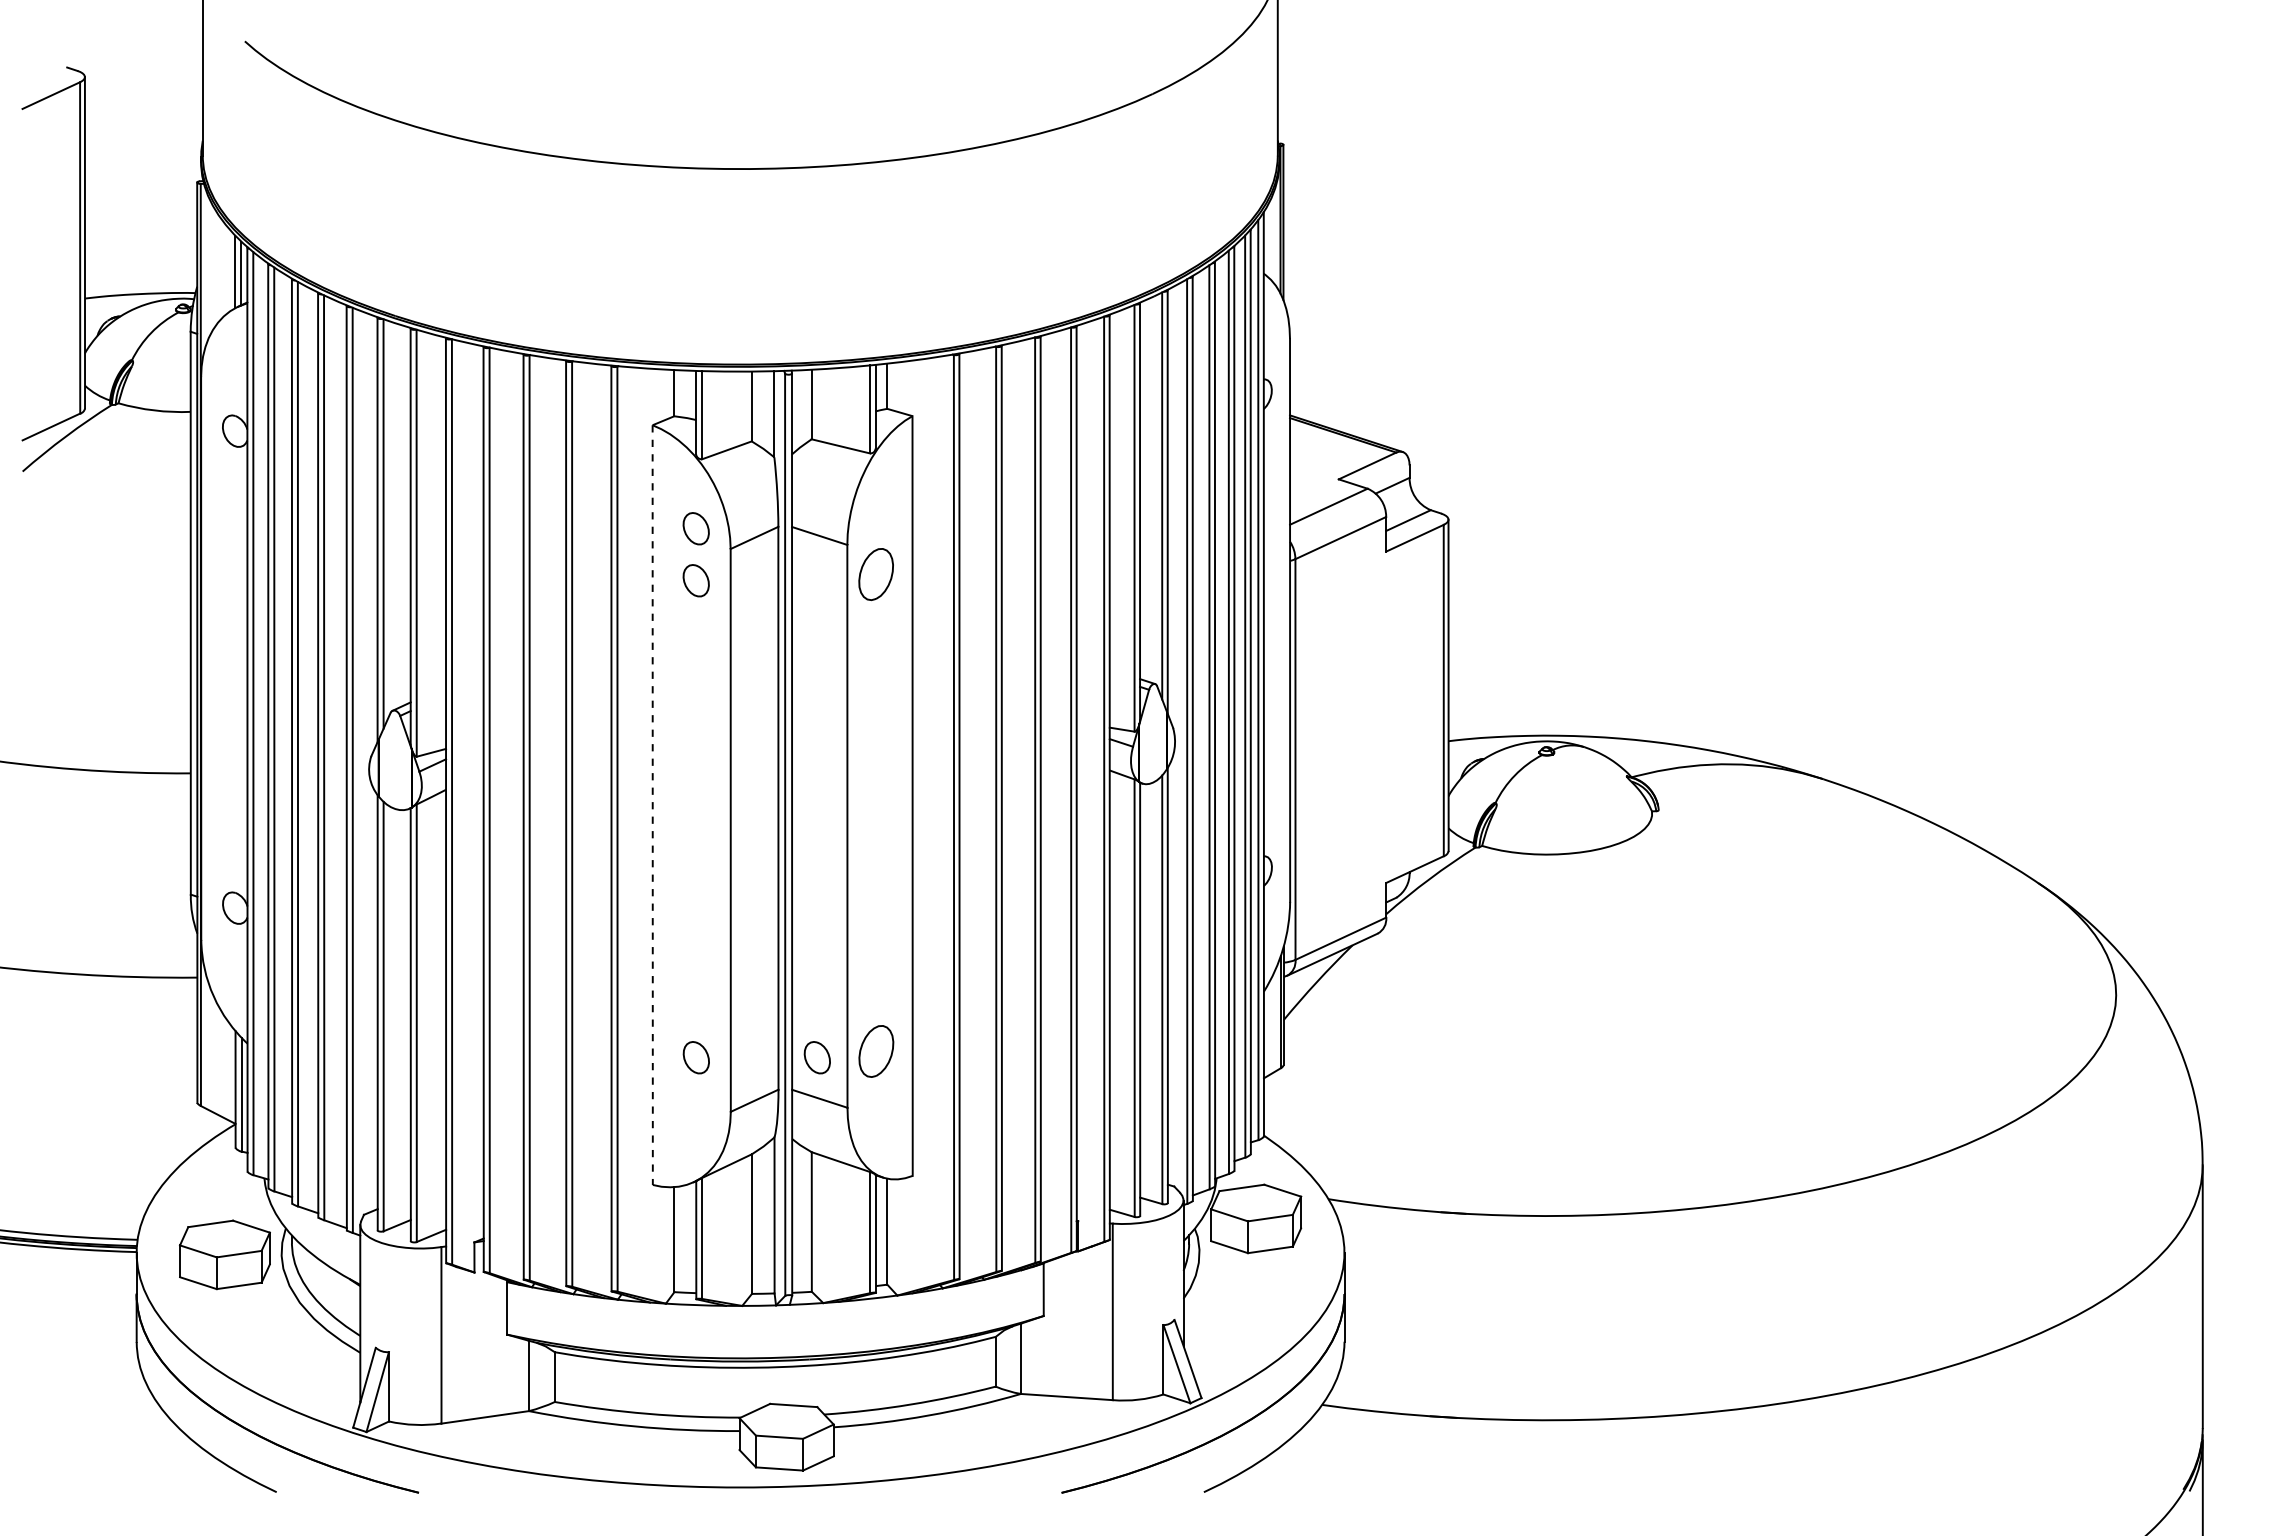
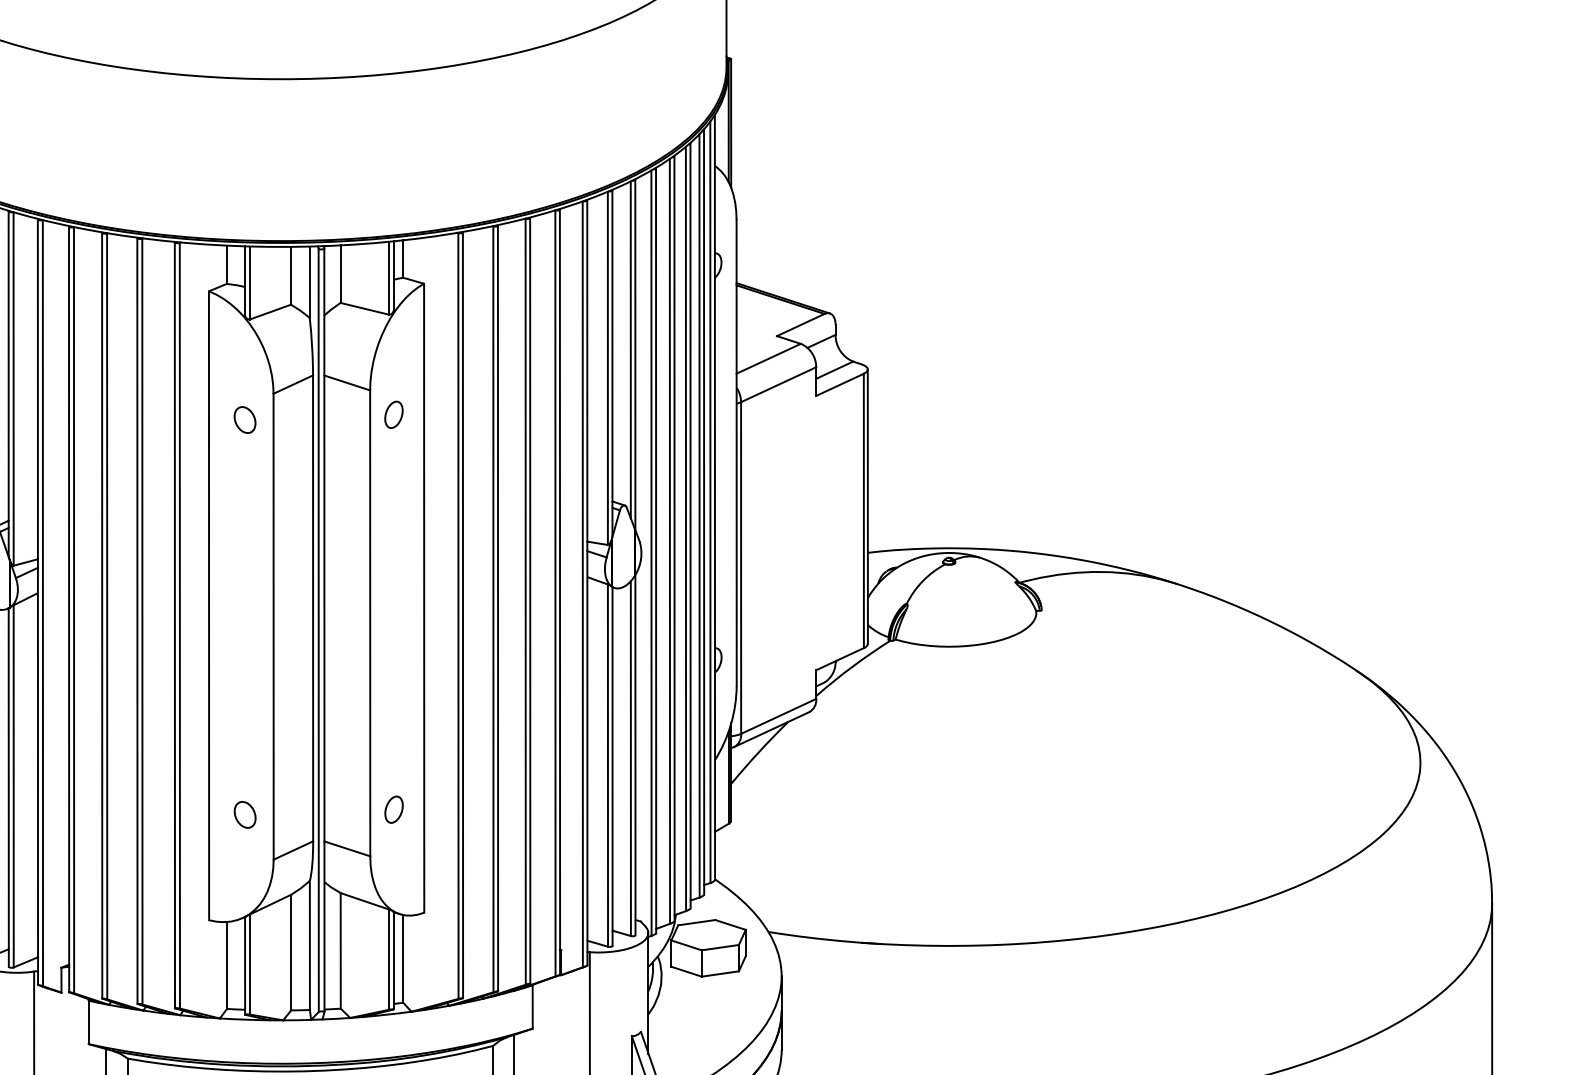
part: (695, 528) -> (244, 376), removed
part: (875, 574) -> (393, 414), size x0.62
line: (652, 805) -> (208, 606), dashed -> solid
part: (875, 1051) -> (393, 809), size x0.62
part: (816, 1057) -> (344, 814), removed

